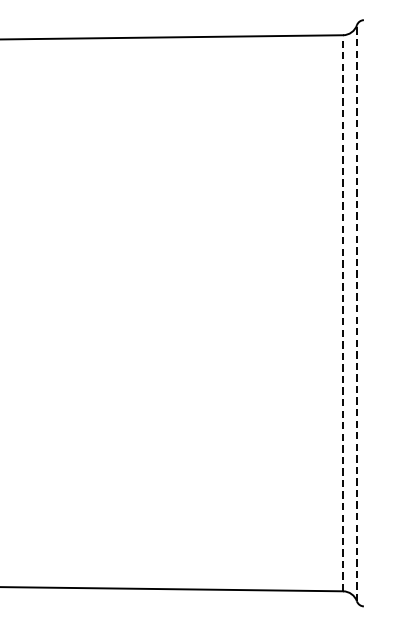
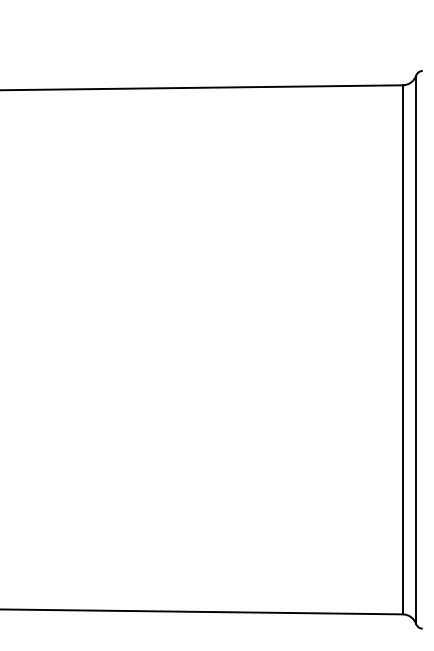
line: (342, 312) -> (402, 349), dashed -> solid
line: (357, 312) -> (416, 349), dashed -> solid

